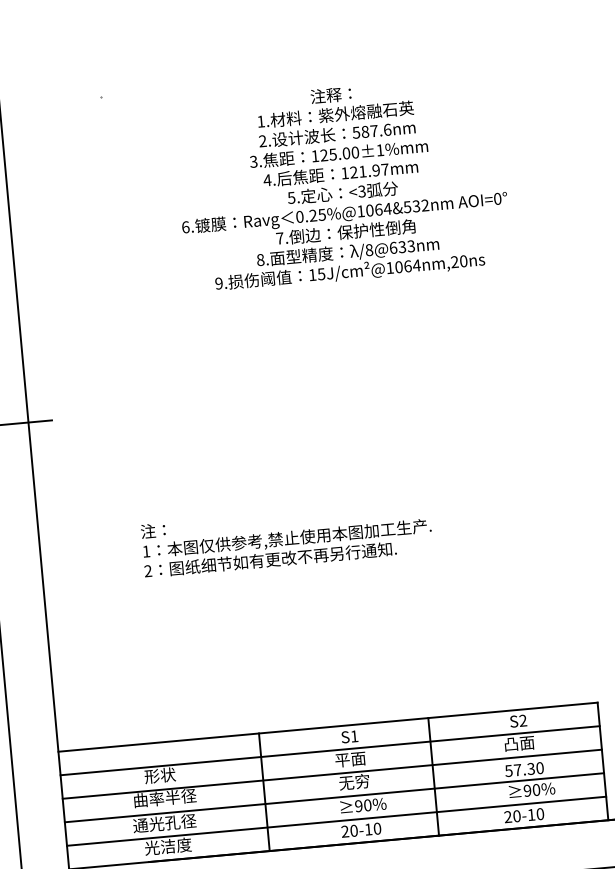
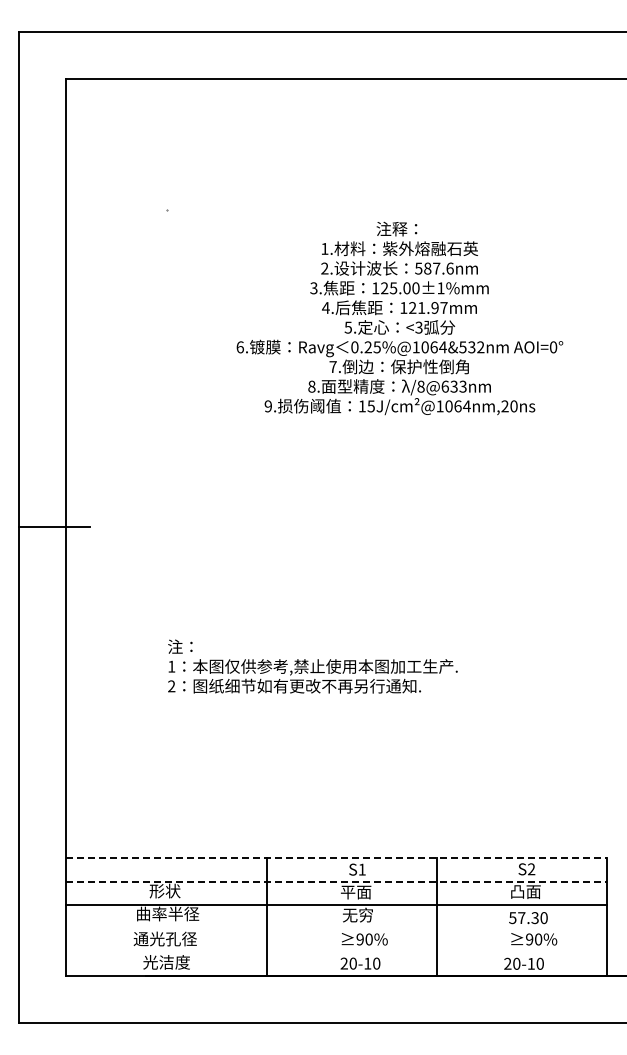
line: (327, 727) -> (336, 858), solid -> dashed
line: (329, 750) -> (336, 881), solid -> dashed
line: (334, 797) -> (336, 928), removed
line: (336, 821) -> (336, 952), removed

